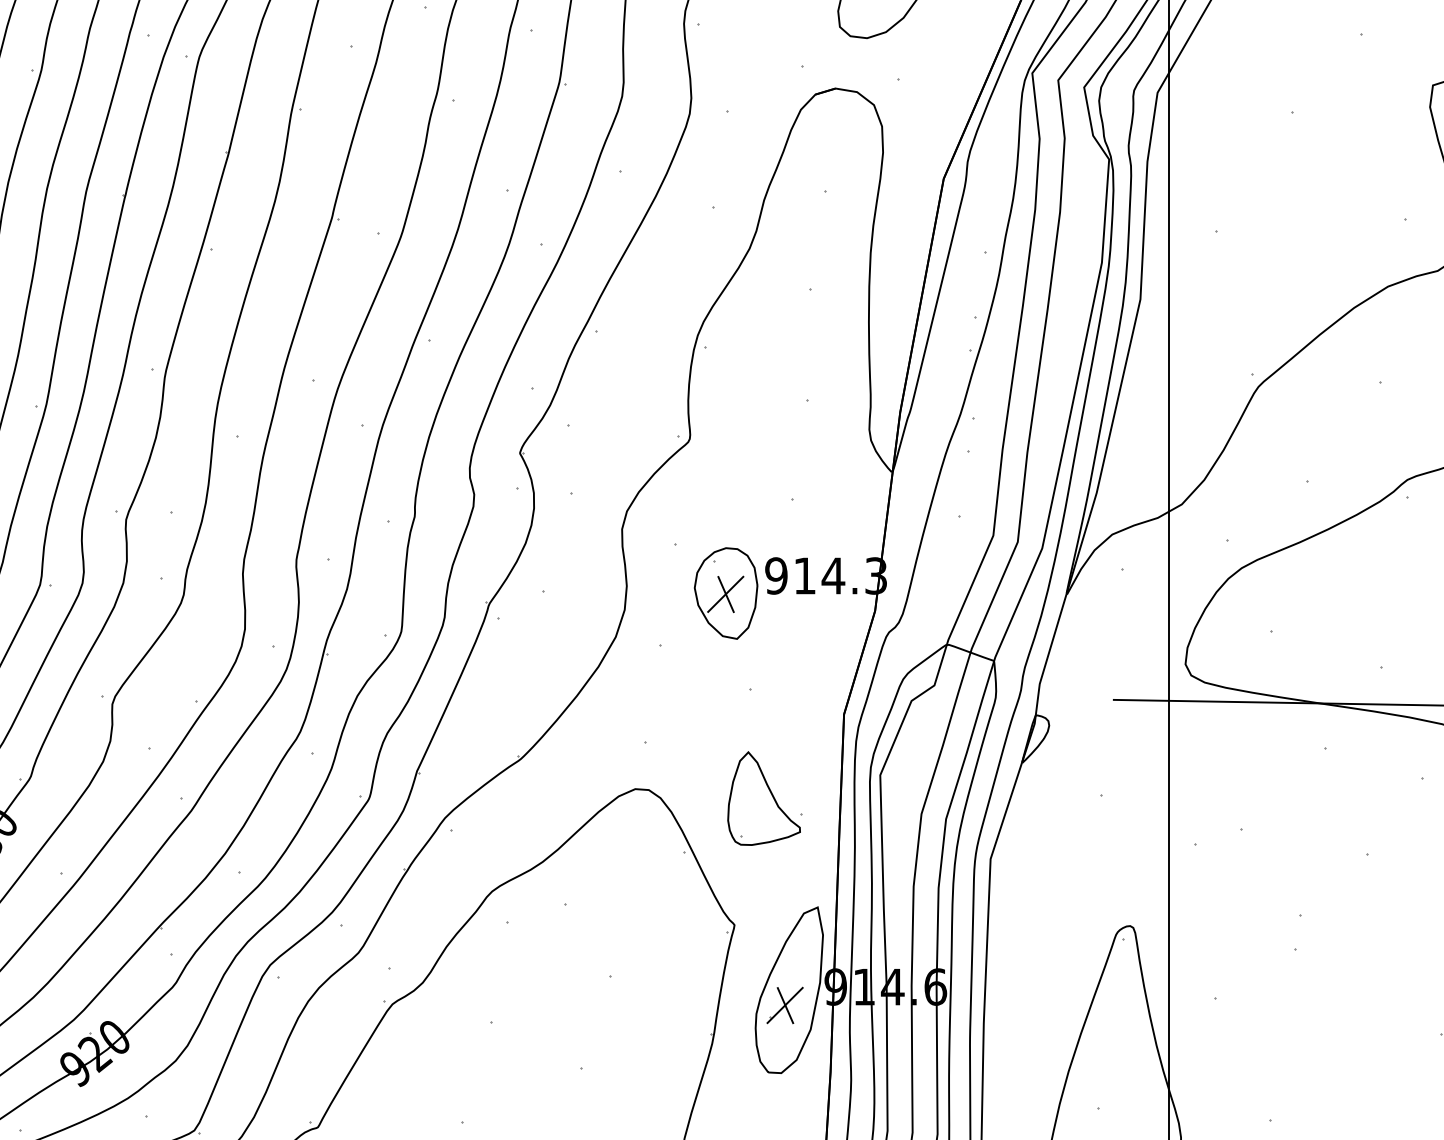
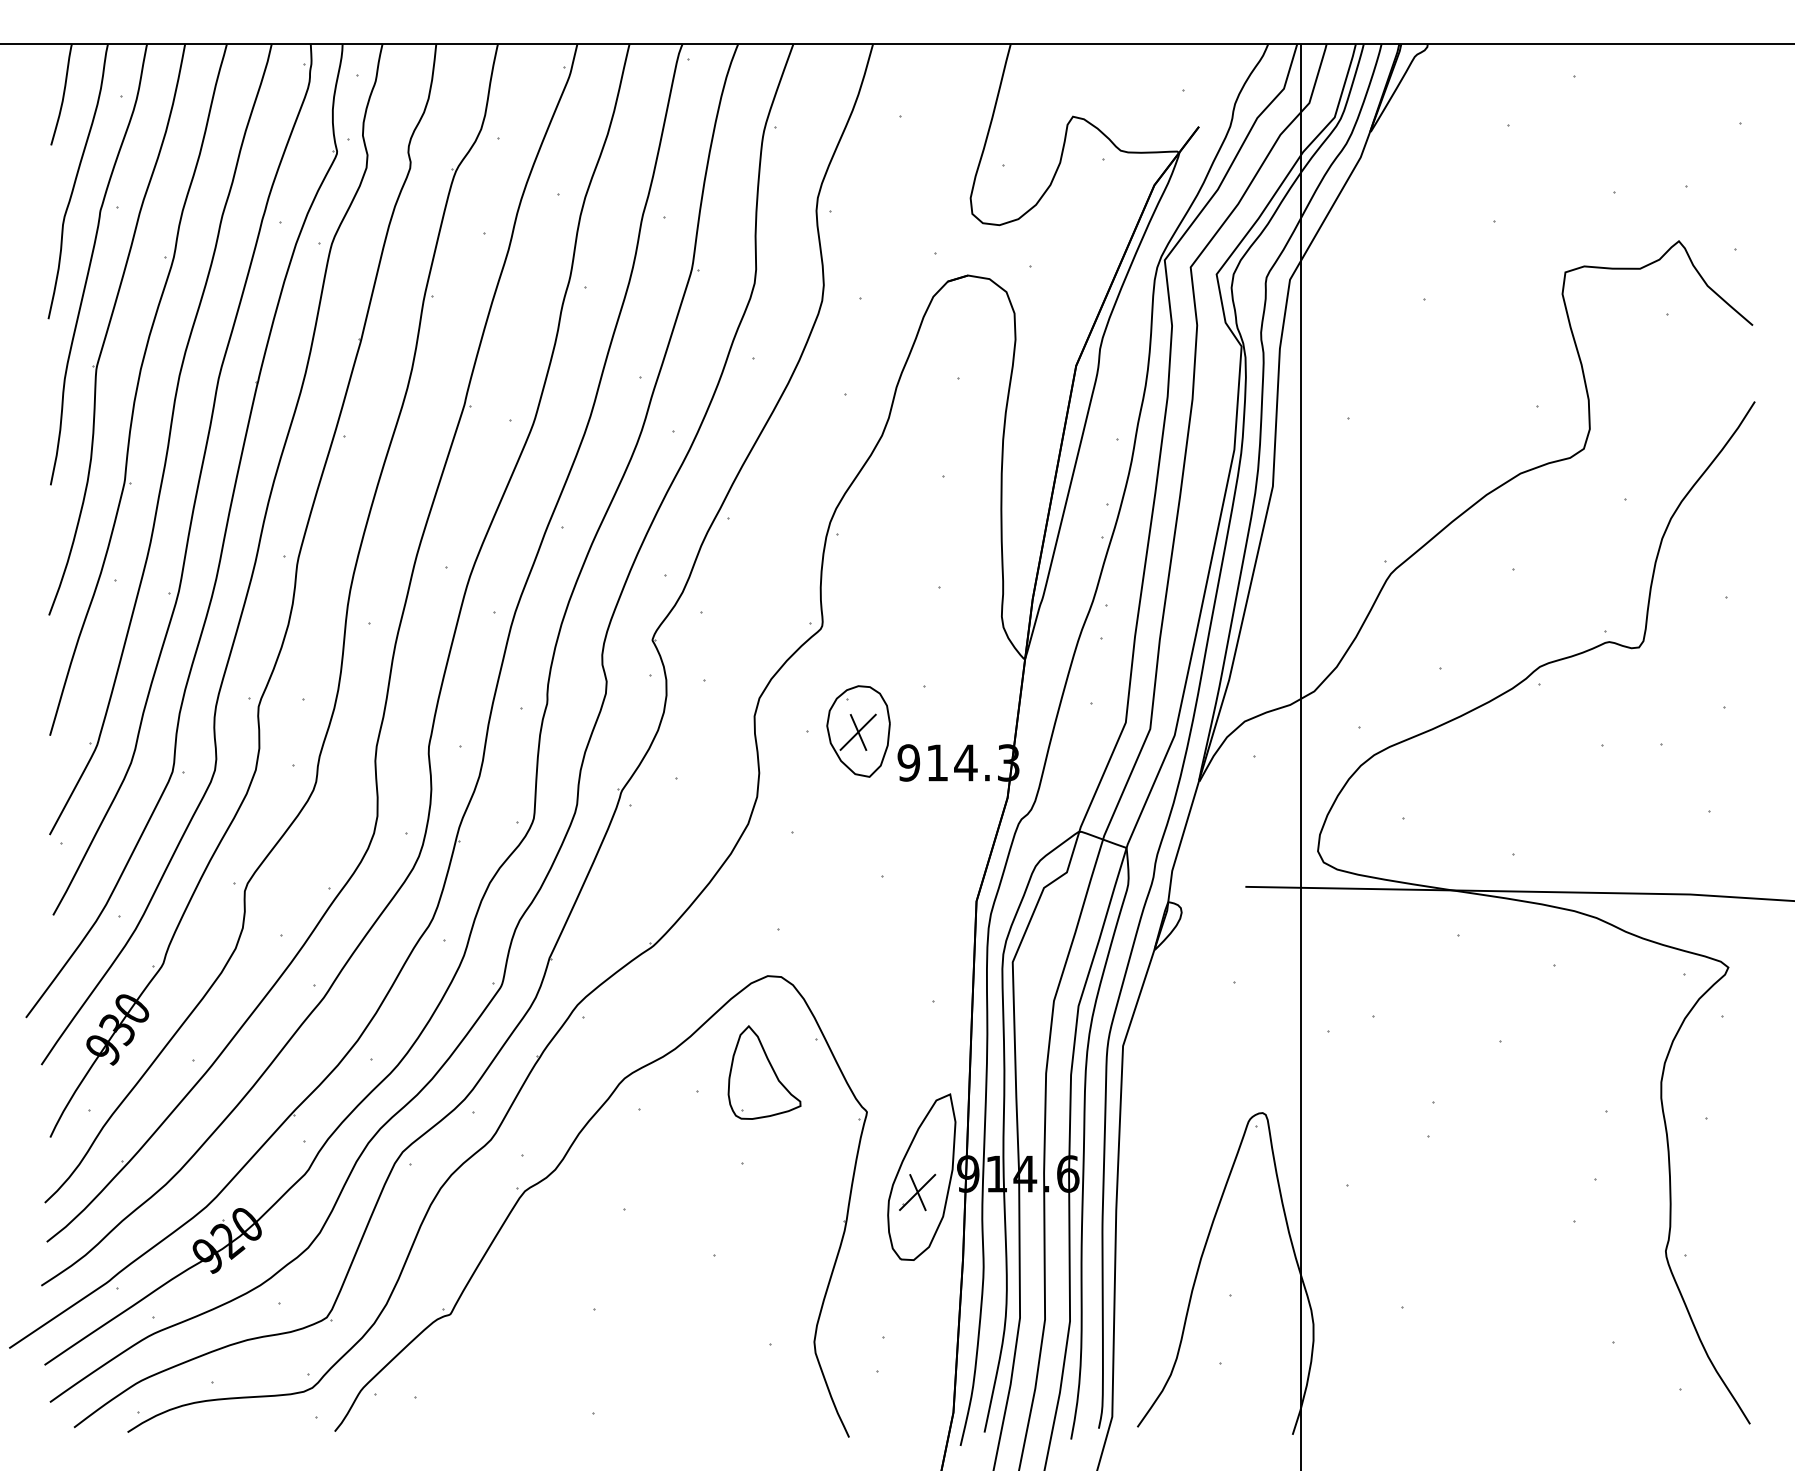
part: (726, 593) -> (858, 731), moved
part: (764, 798) -> (764, 1072), moved

